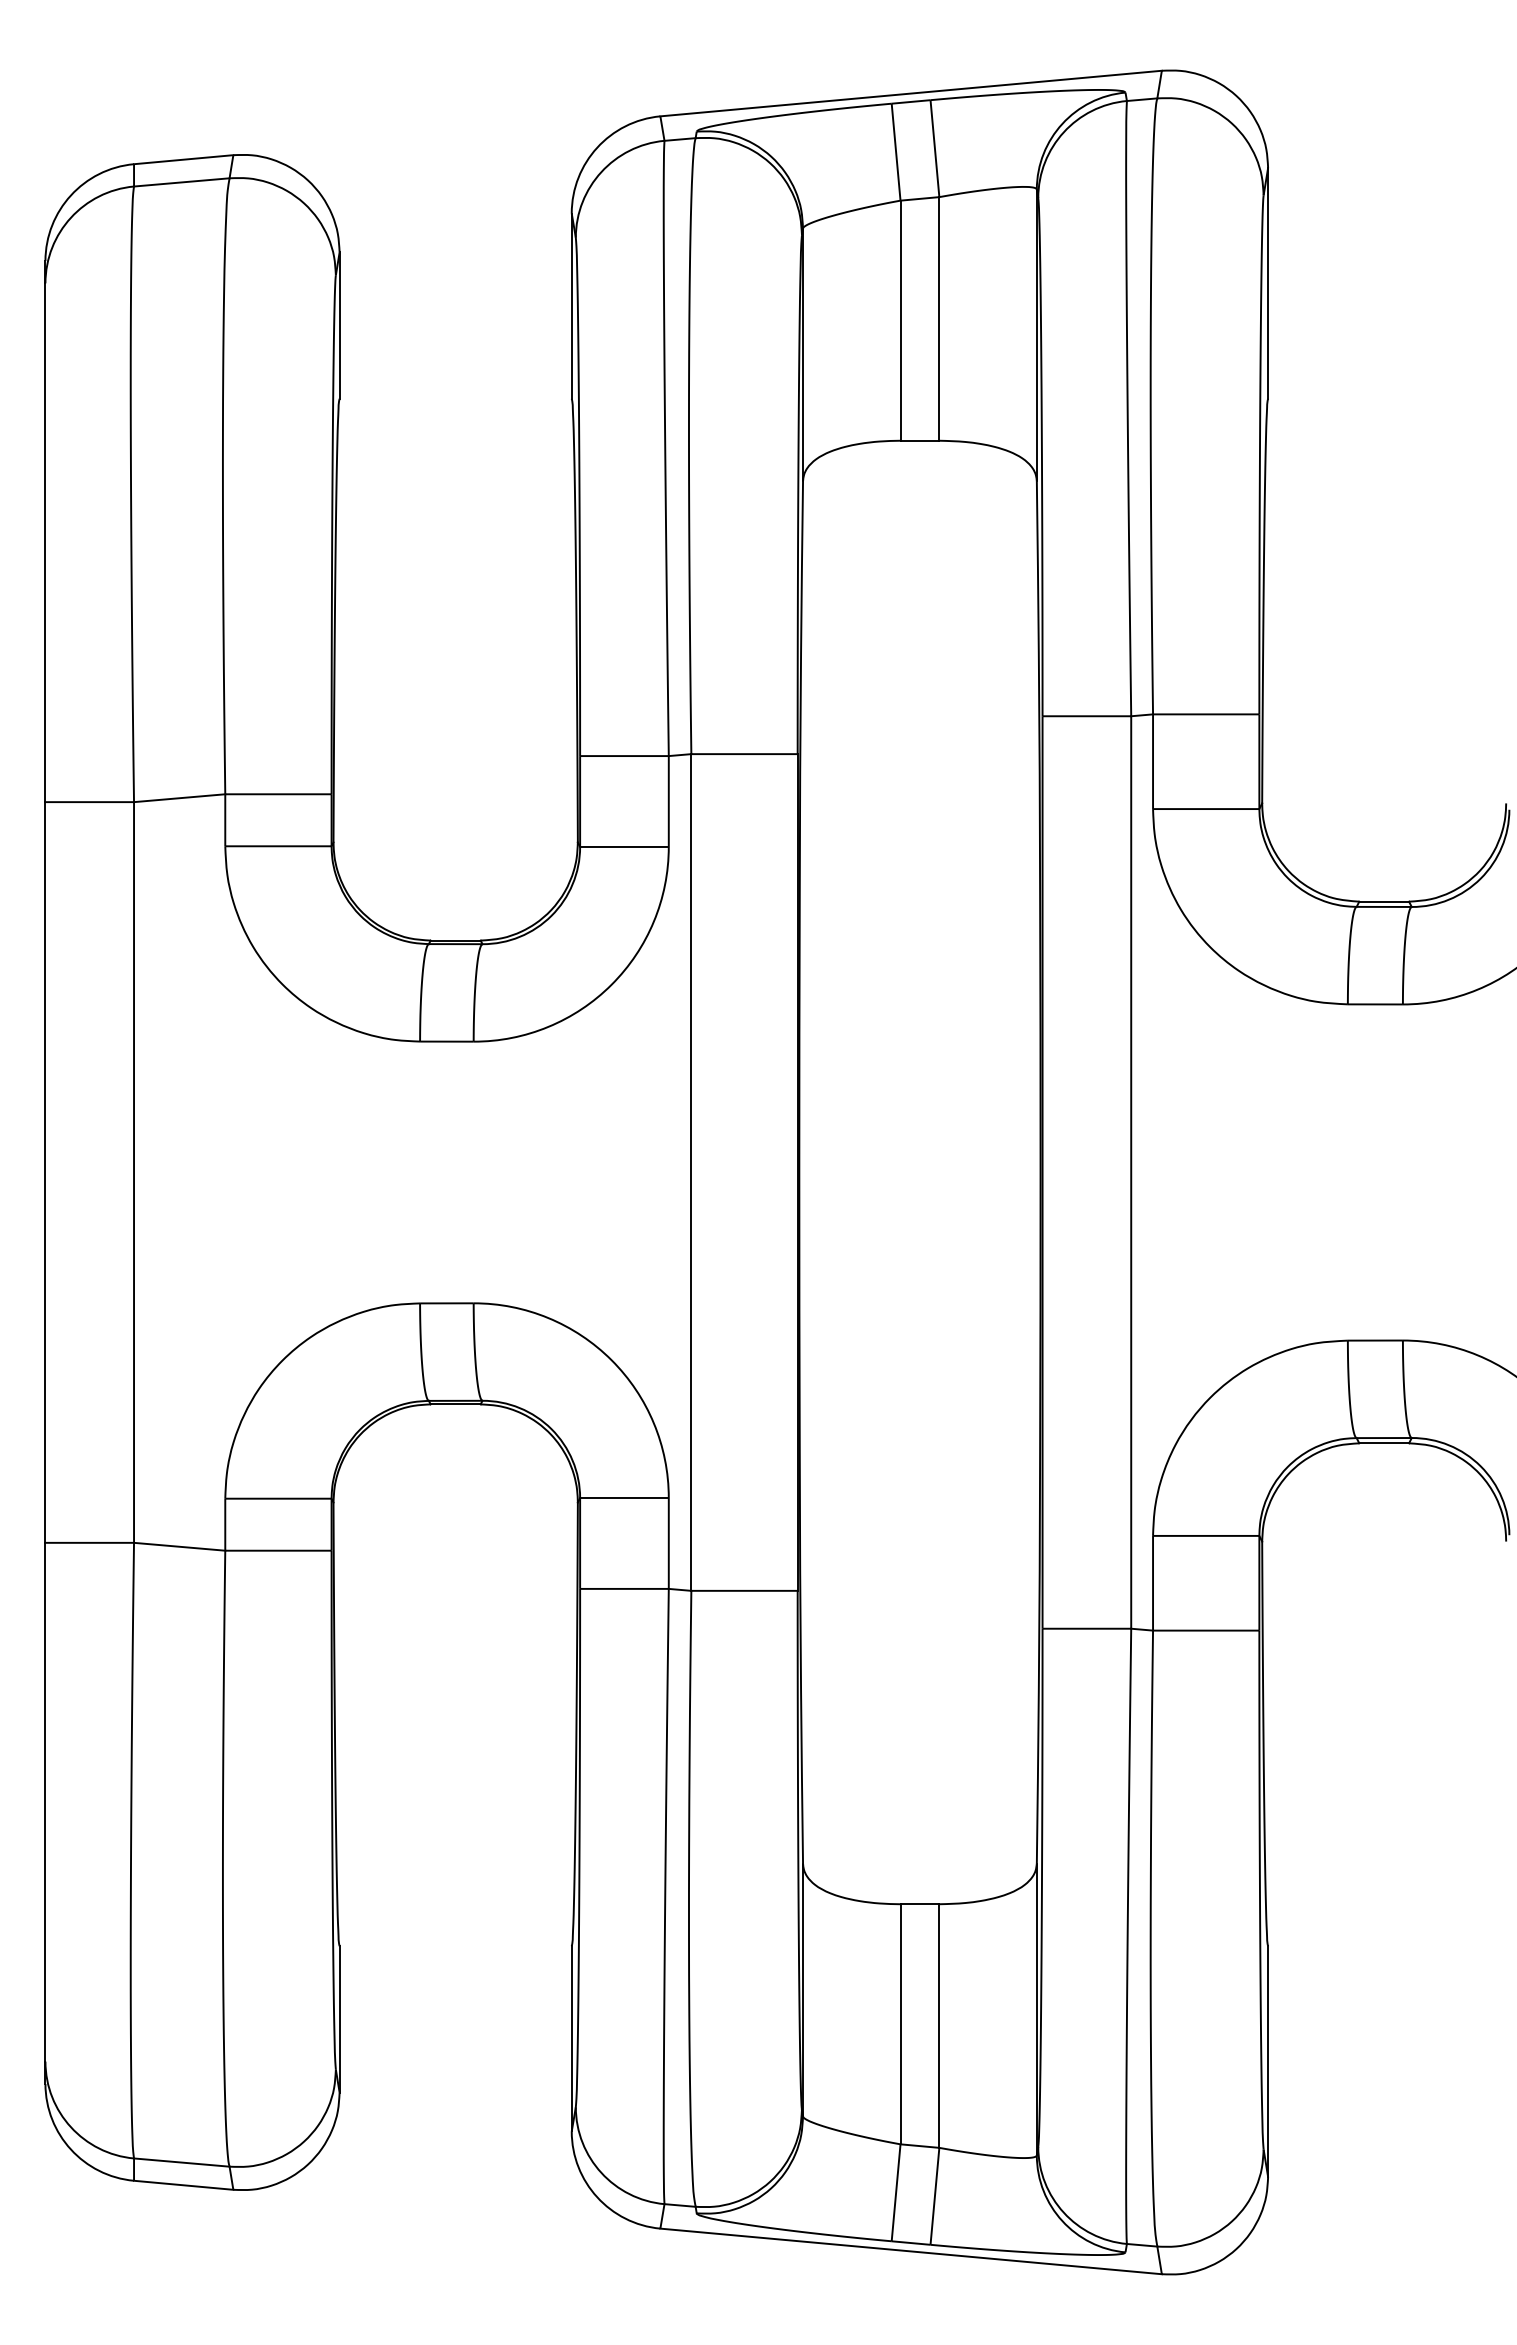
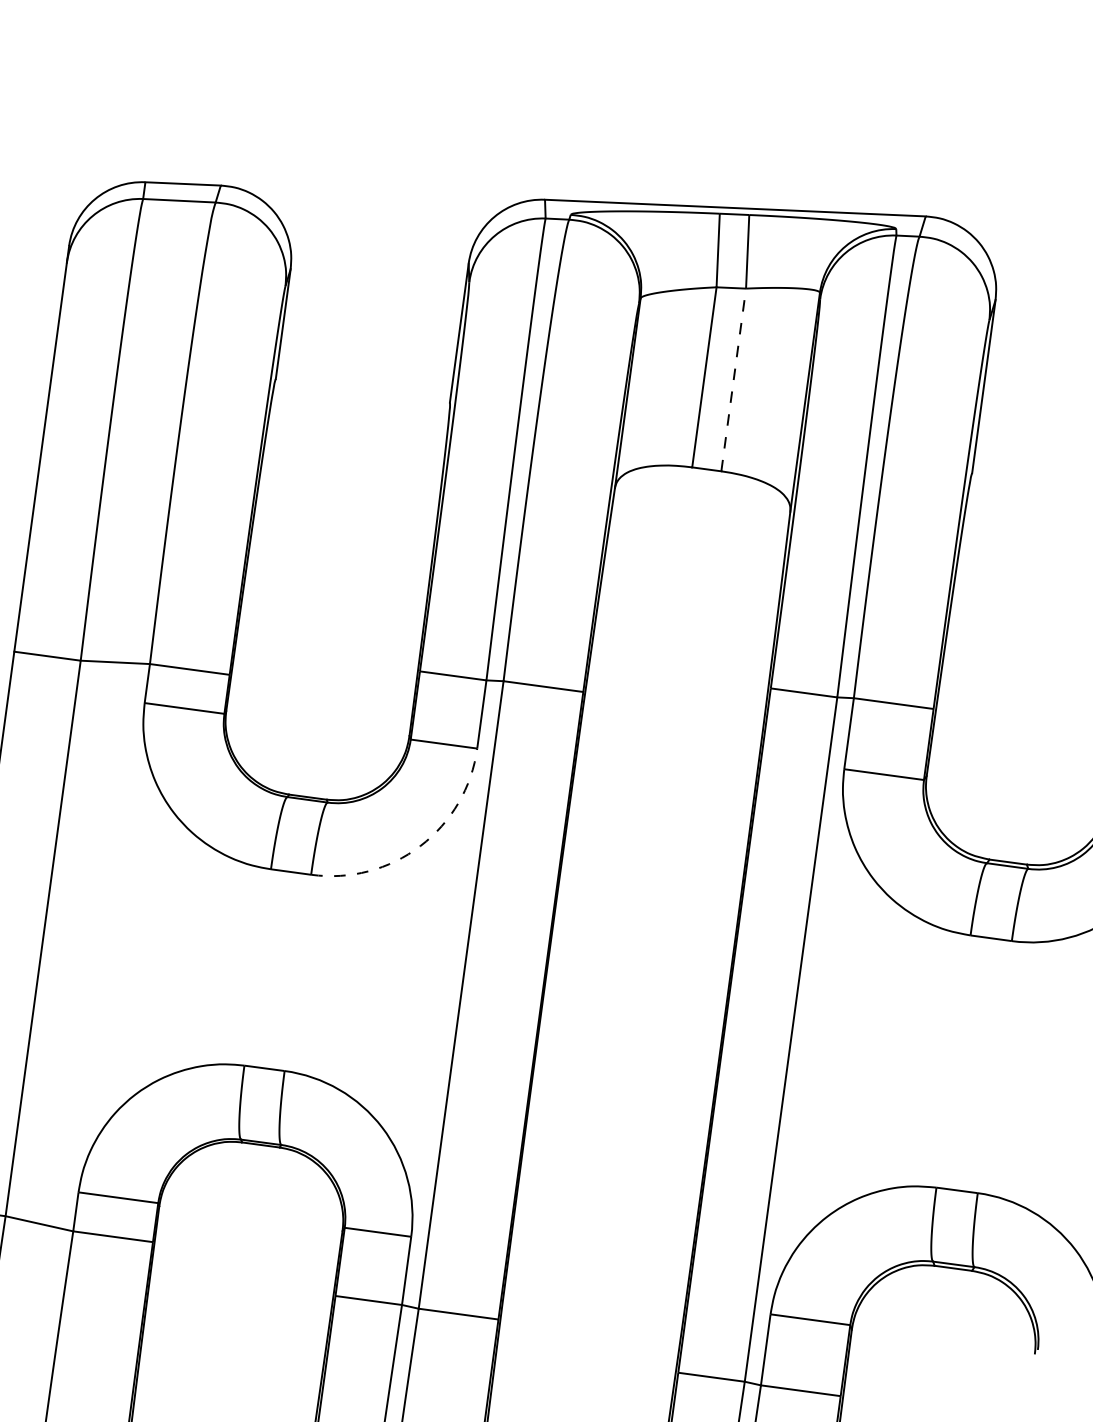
line: (939, 318) -> (733, 379), solid -> dashed
arc: (611, 984) -> (420, 845), solid -> dashed

